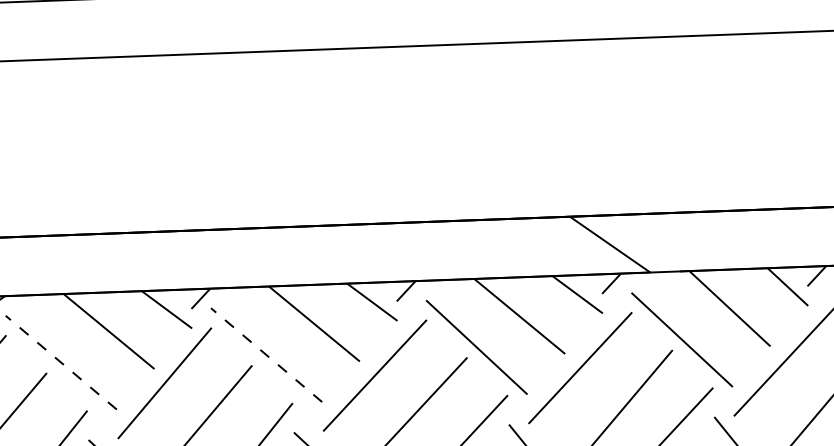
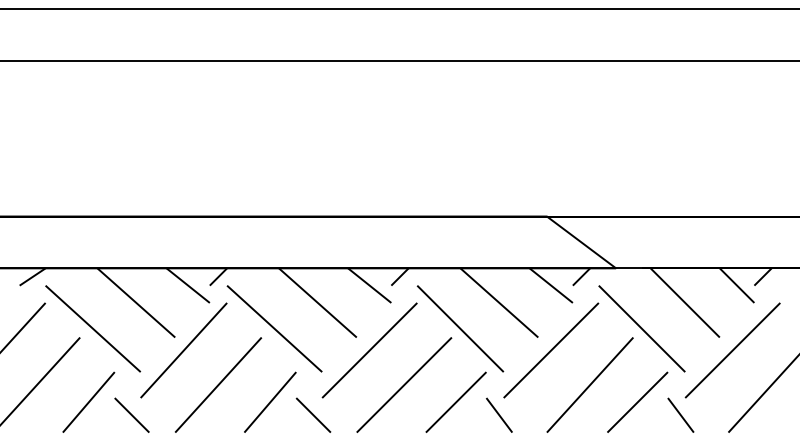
line: (266, 354) -> (274, 328), dashed -> solid
line: (60, 362) -> (92, 328), dashed -> solid

